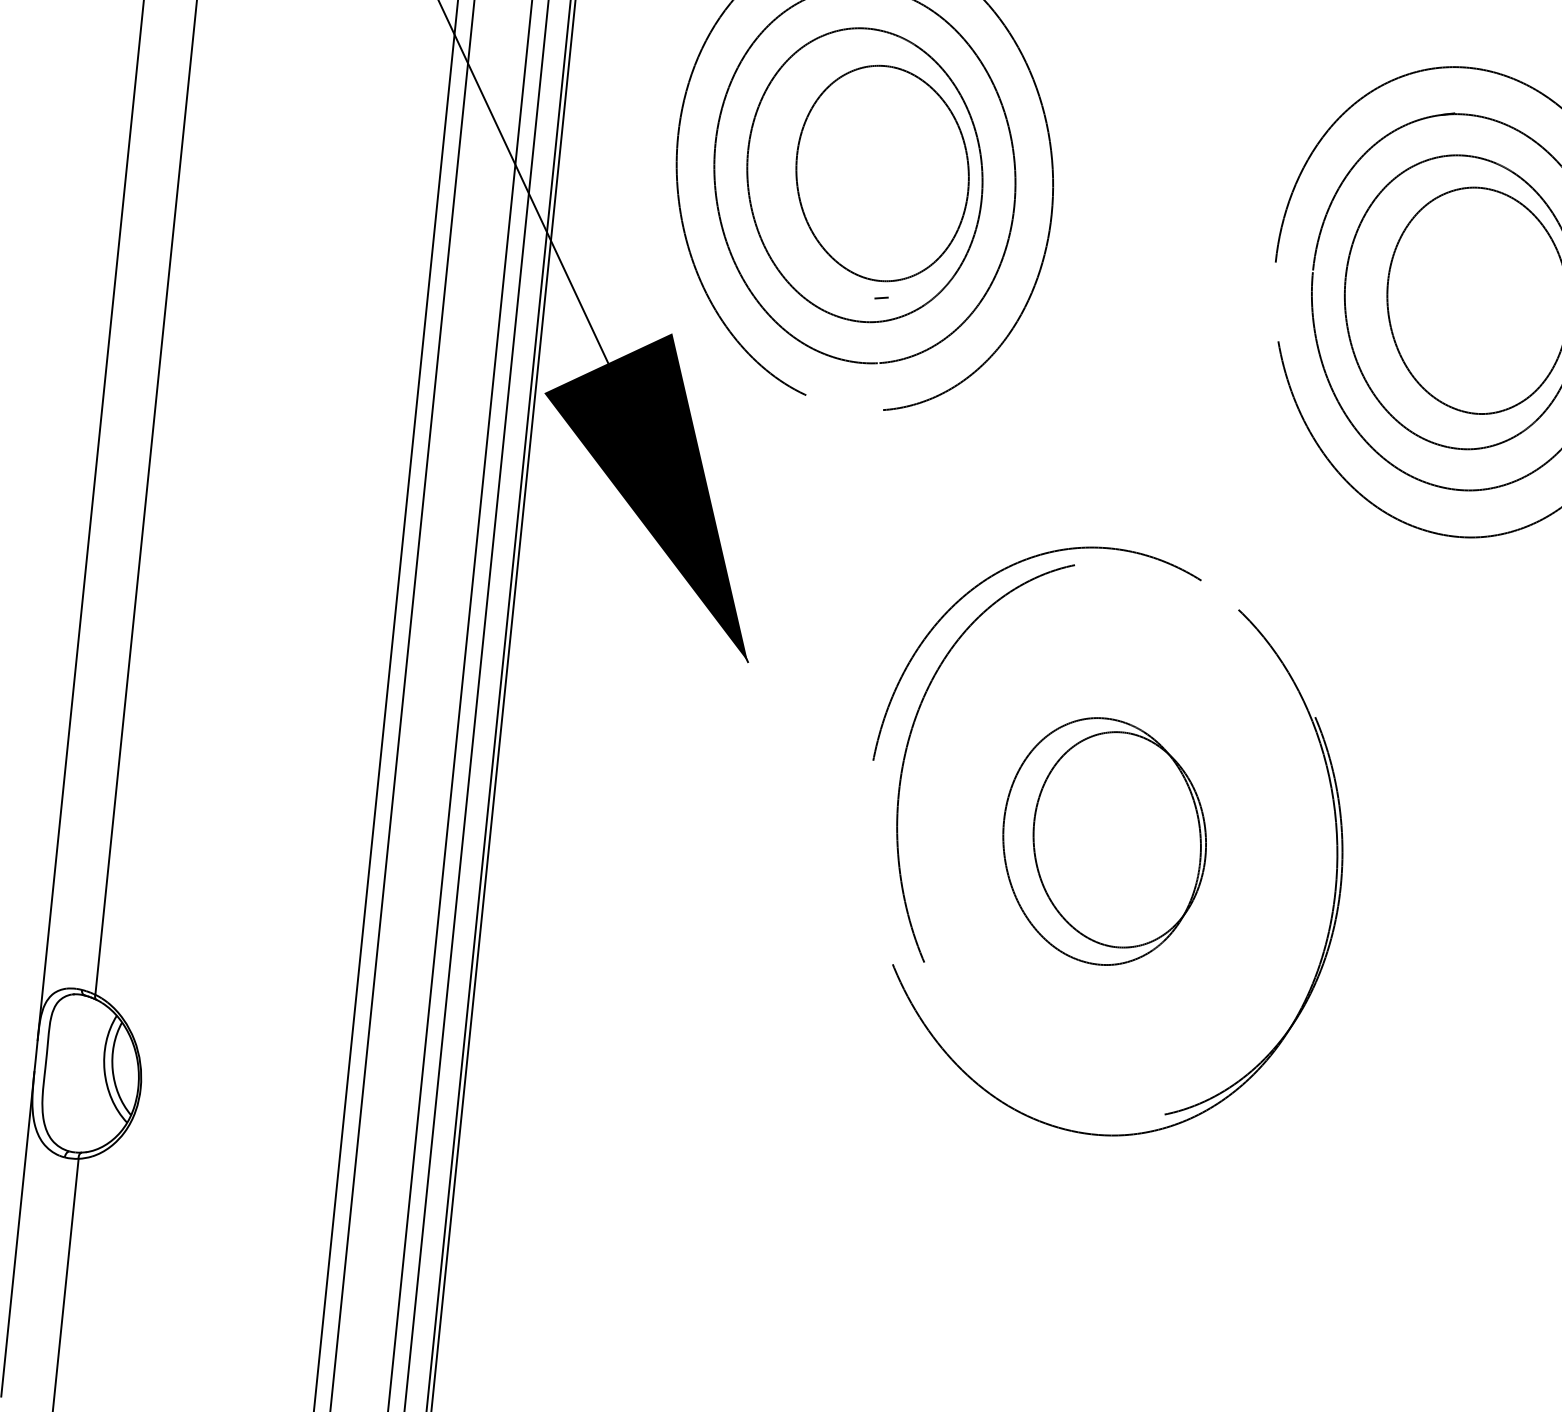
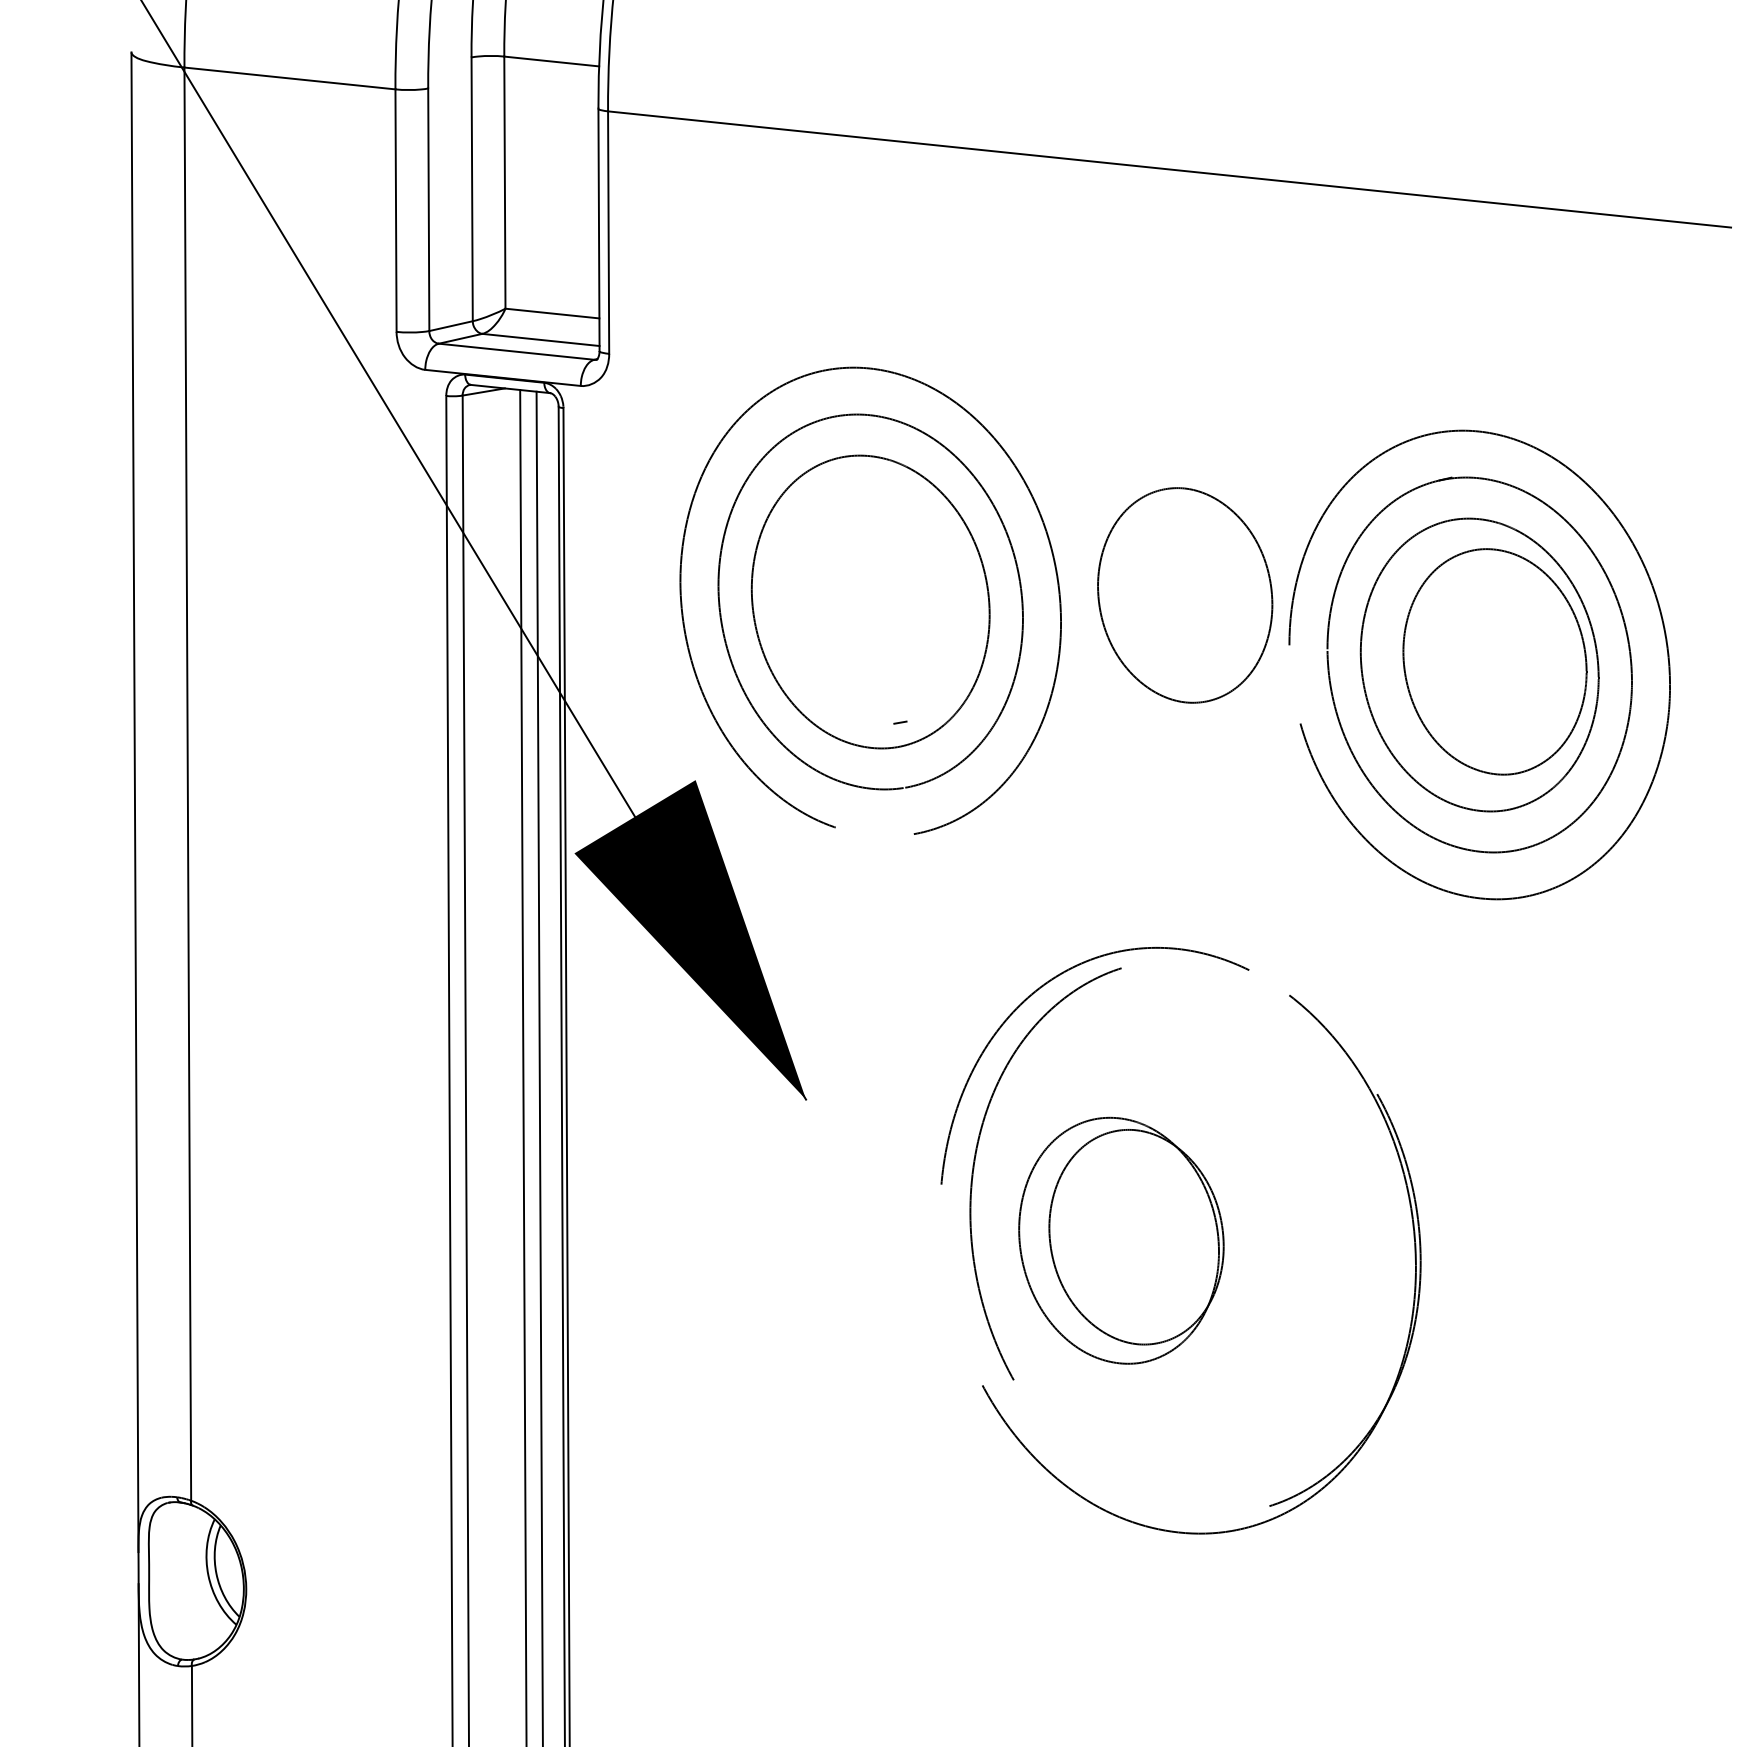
part: (882, 173) -> (1185, 595), moved
part: (1104, 841) -> (1121, 1240), moved

